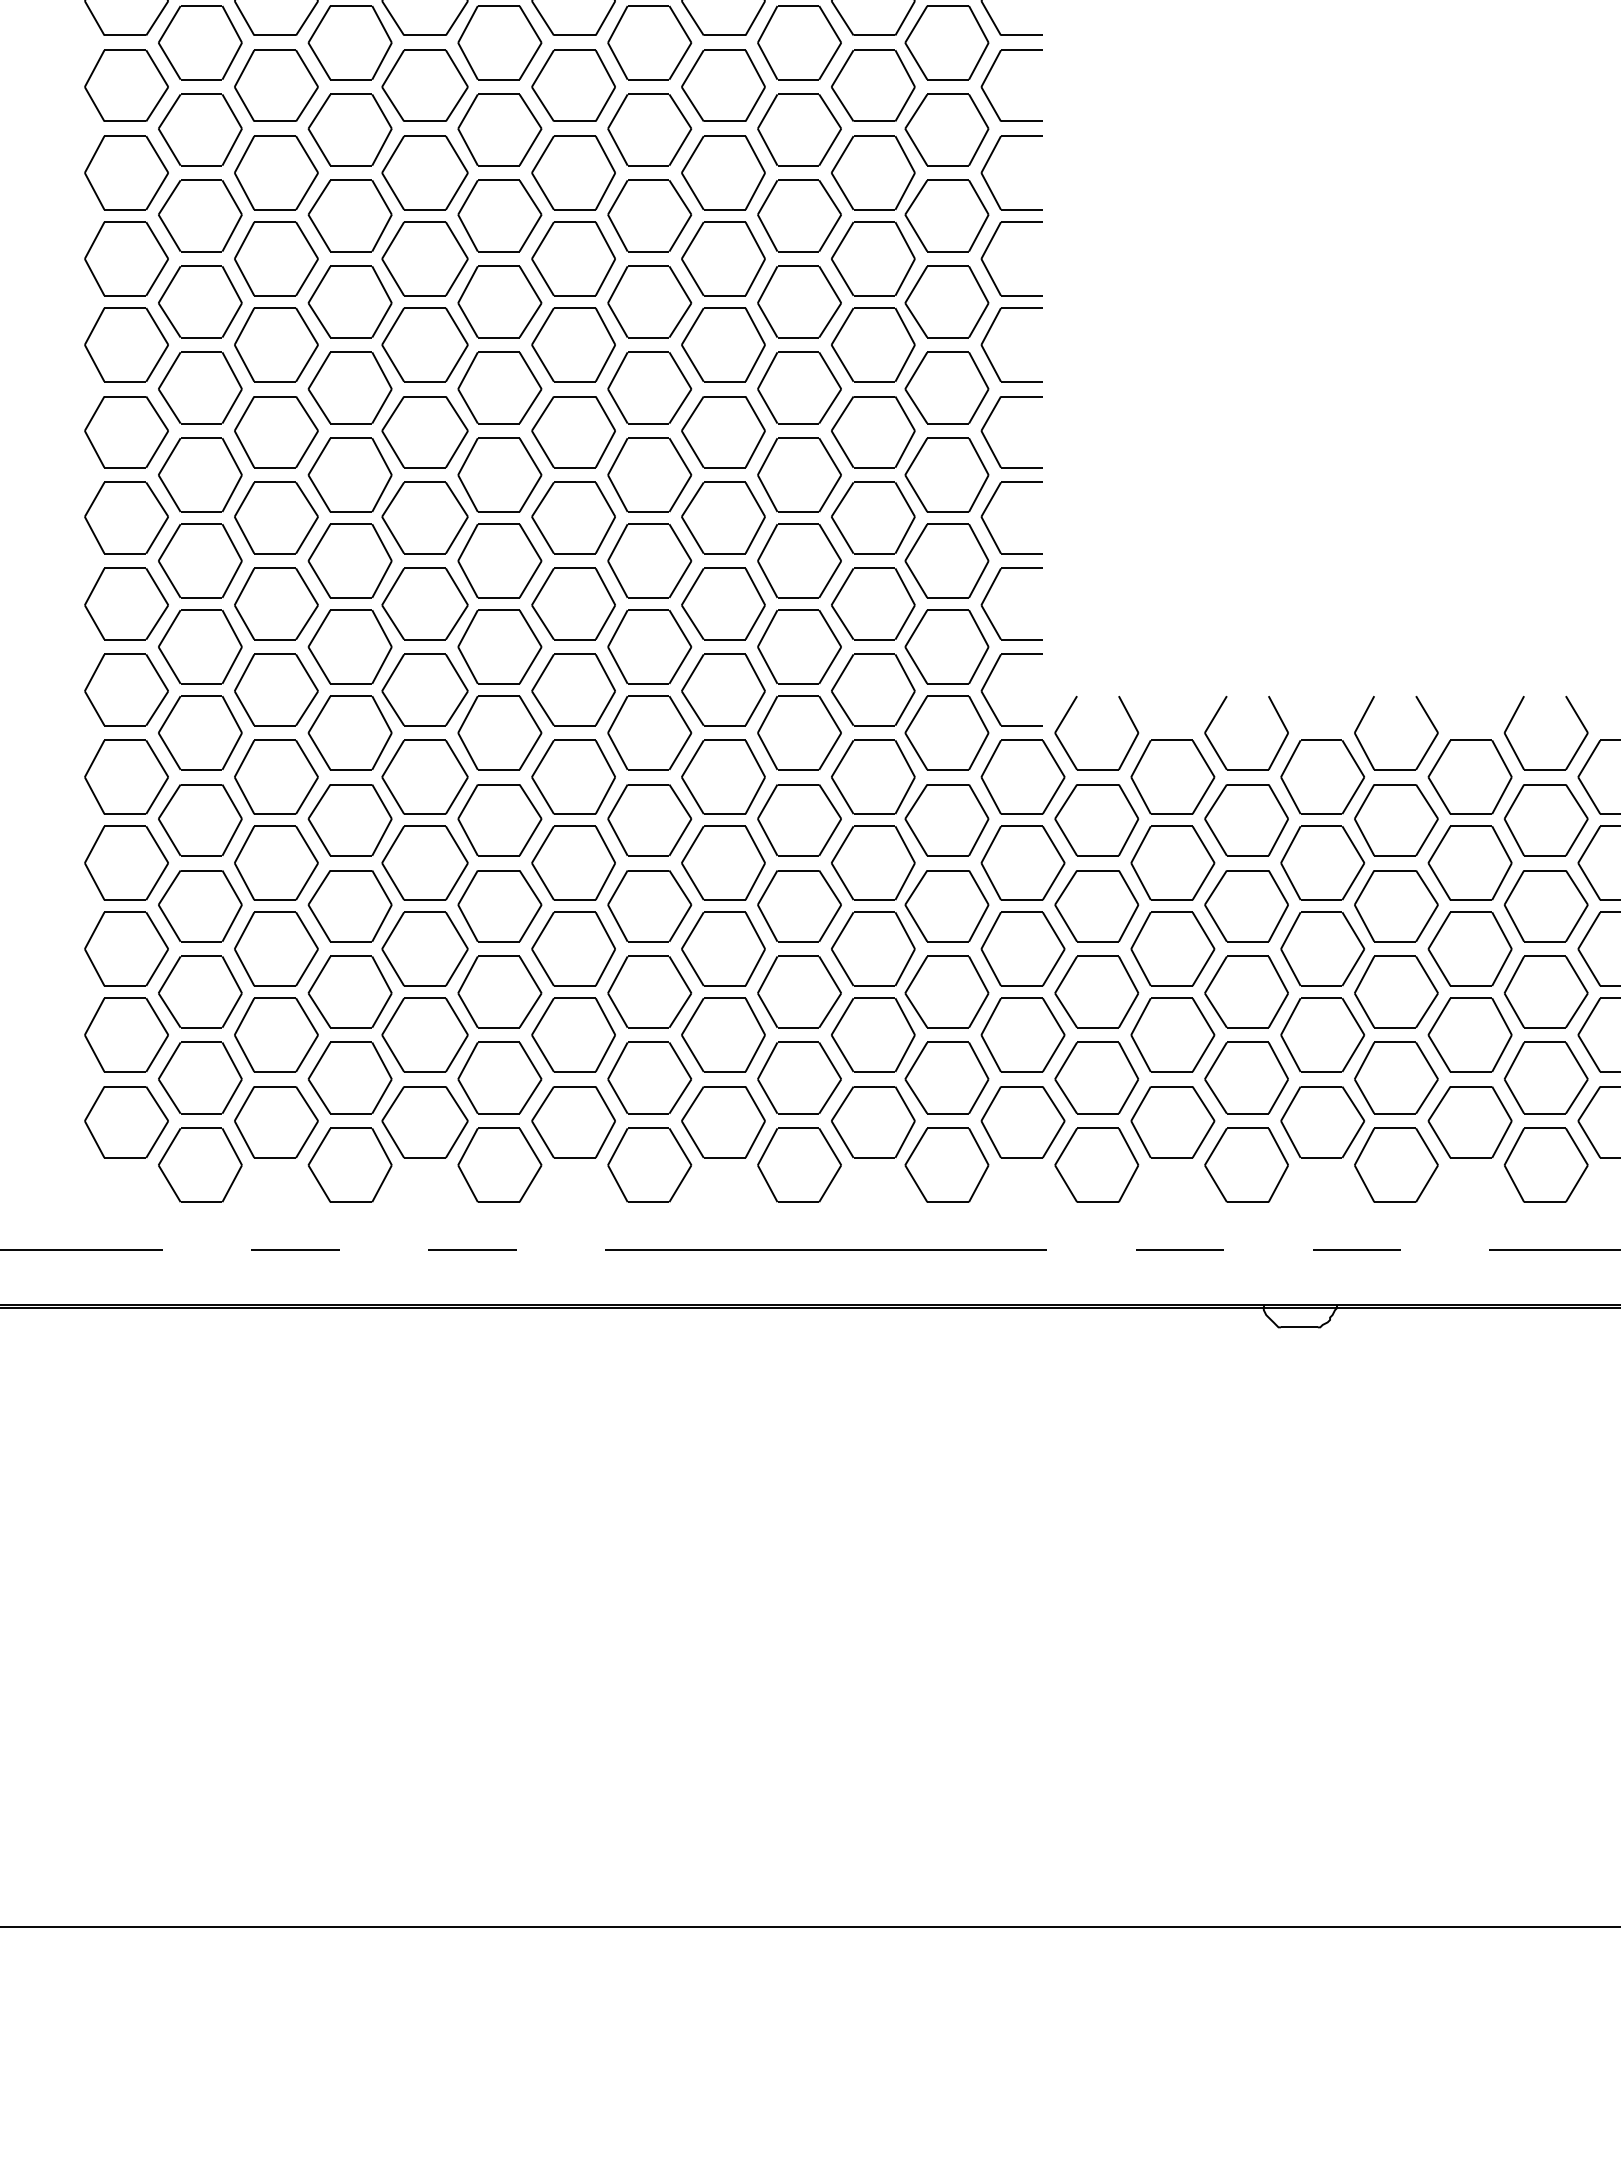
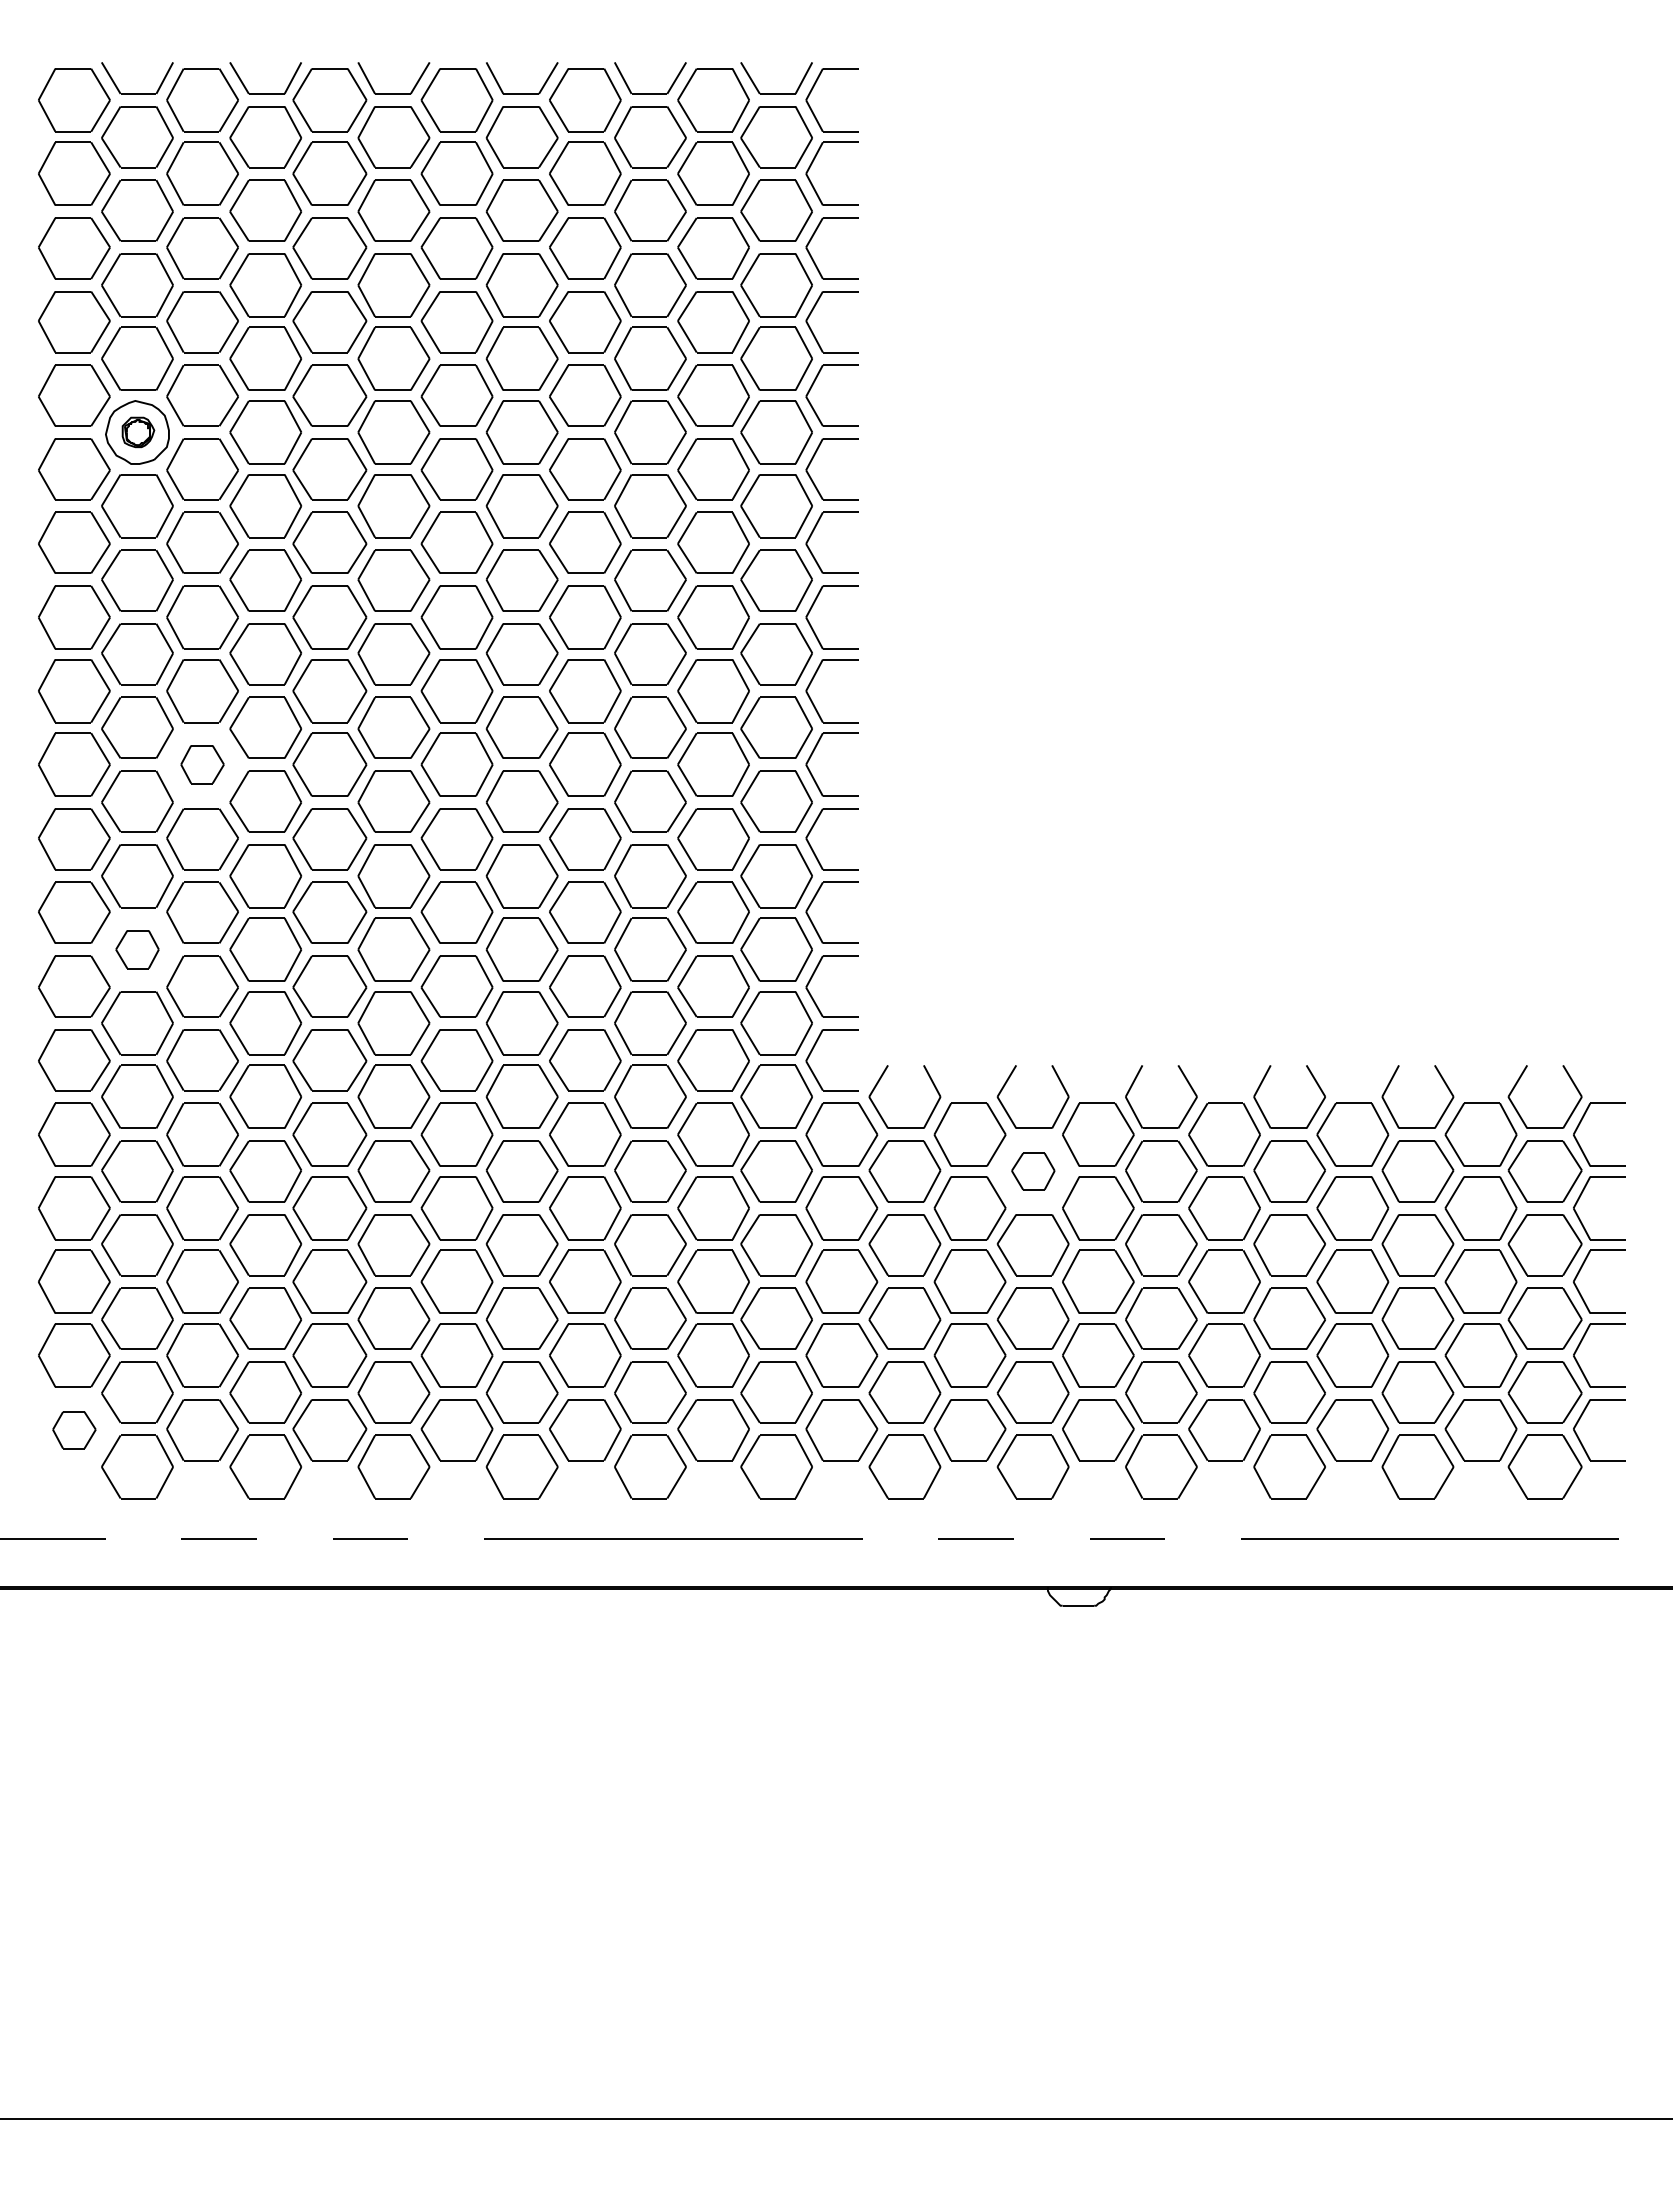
part: (276, 344) -> (202, 764), size x0.6
part: (200, 560) -> (137, 949), size x0.6
part: (1246, 820) -> (1033, 1171), size x0.6
part: (126, 1122) -> (74, 1430), size x0.6

